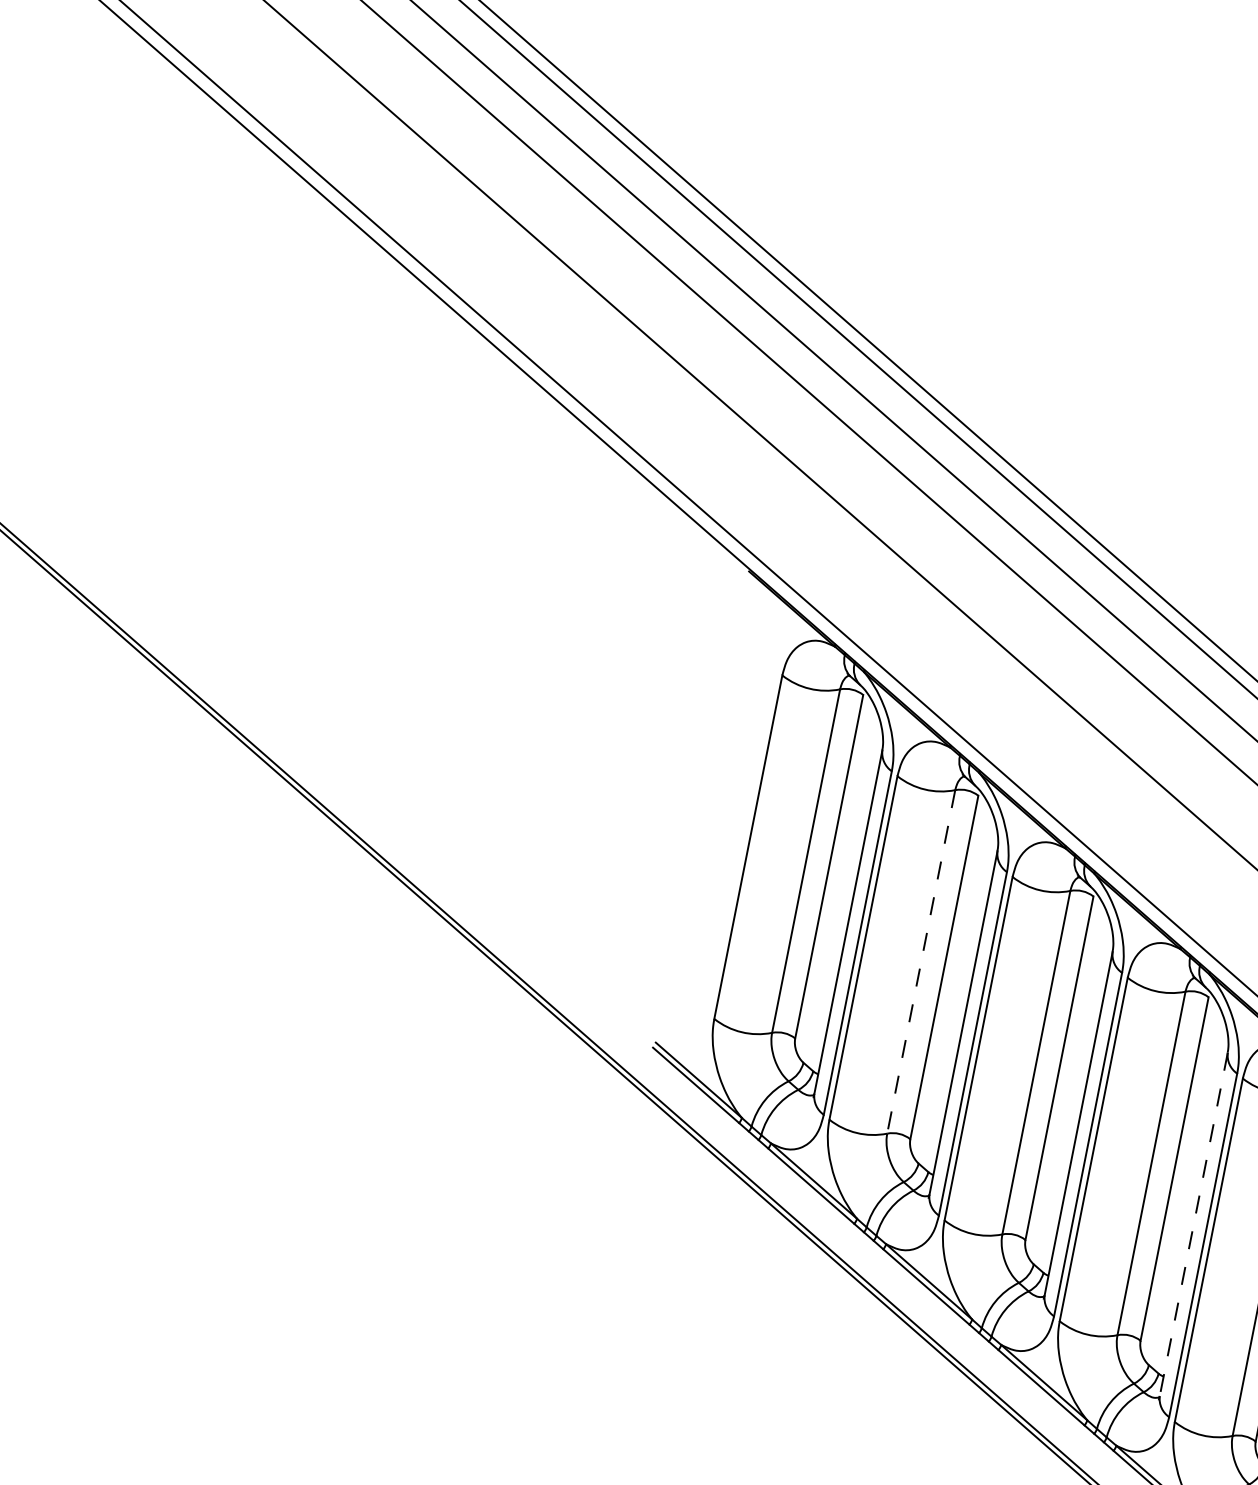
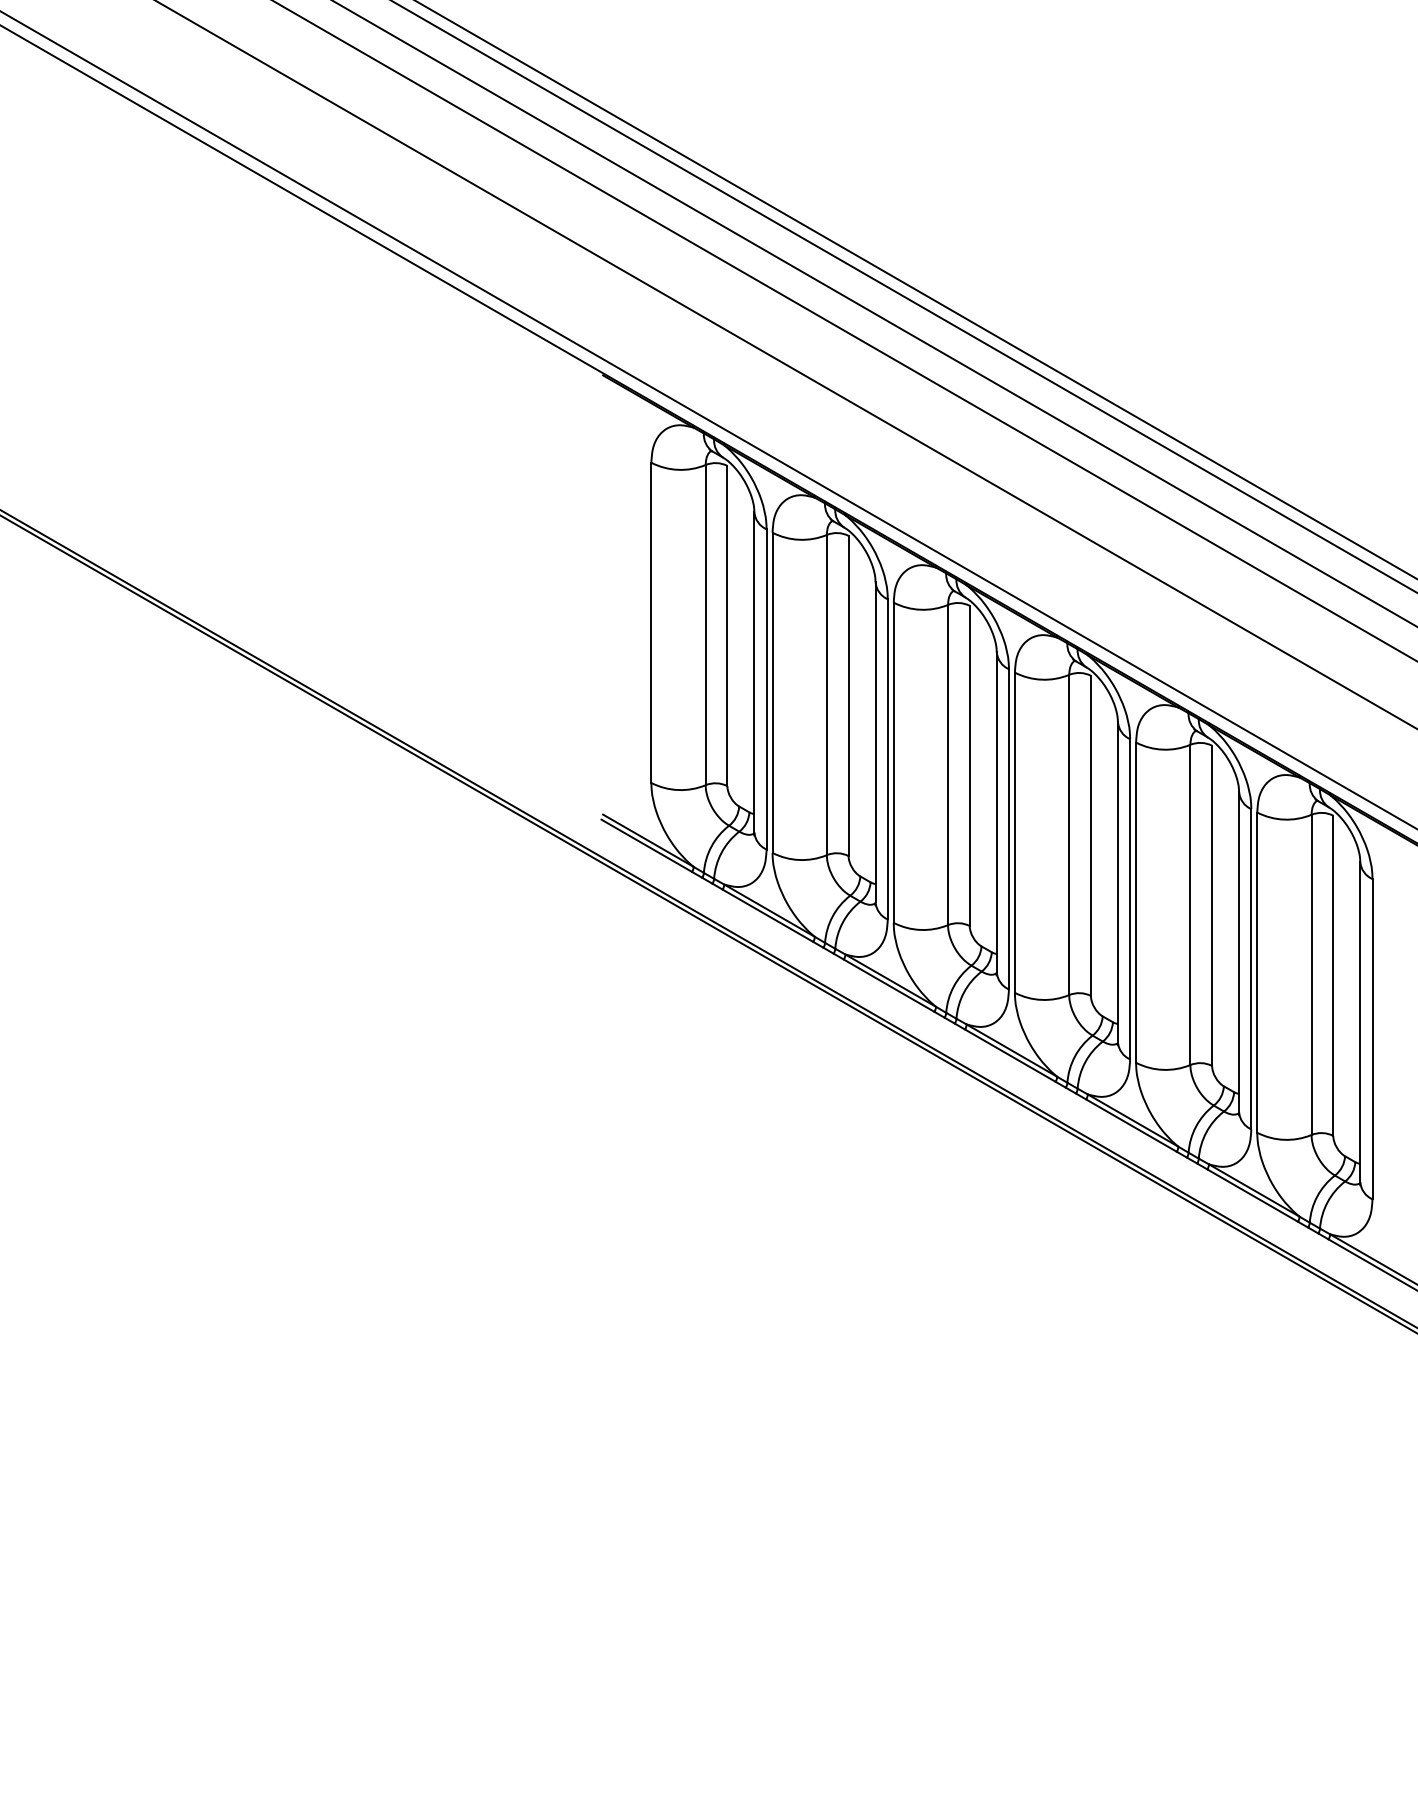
line: (920, 962) -> (826, 695), dashed -> solid
line: (1193, 1224) -> (1117, 882), dashed -> solid

